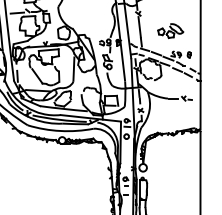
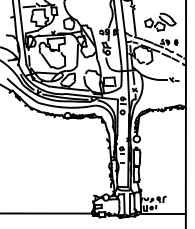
part: (170, 30) -> (160, 21), size x1.43

